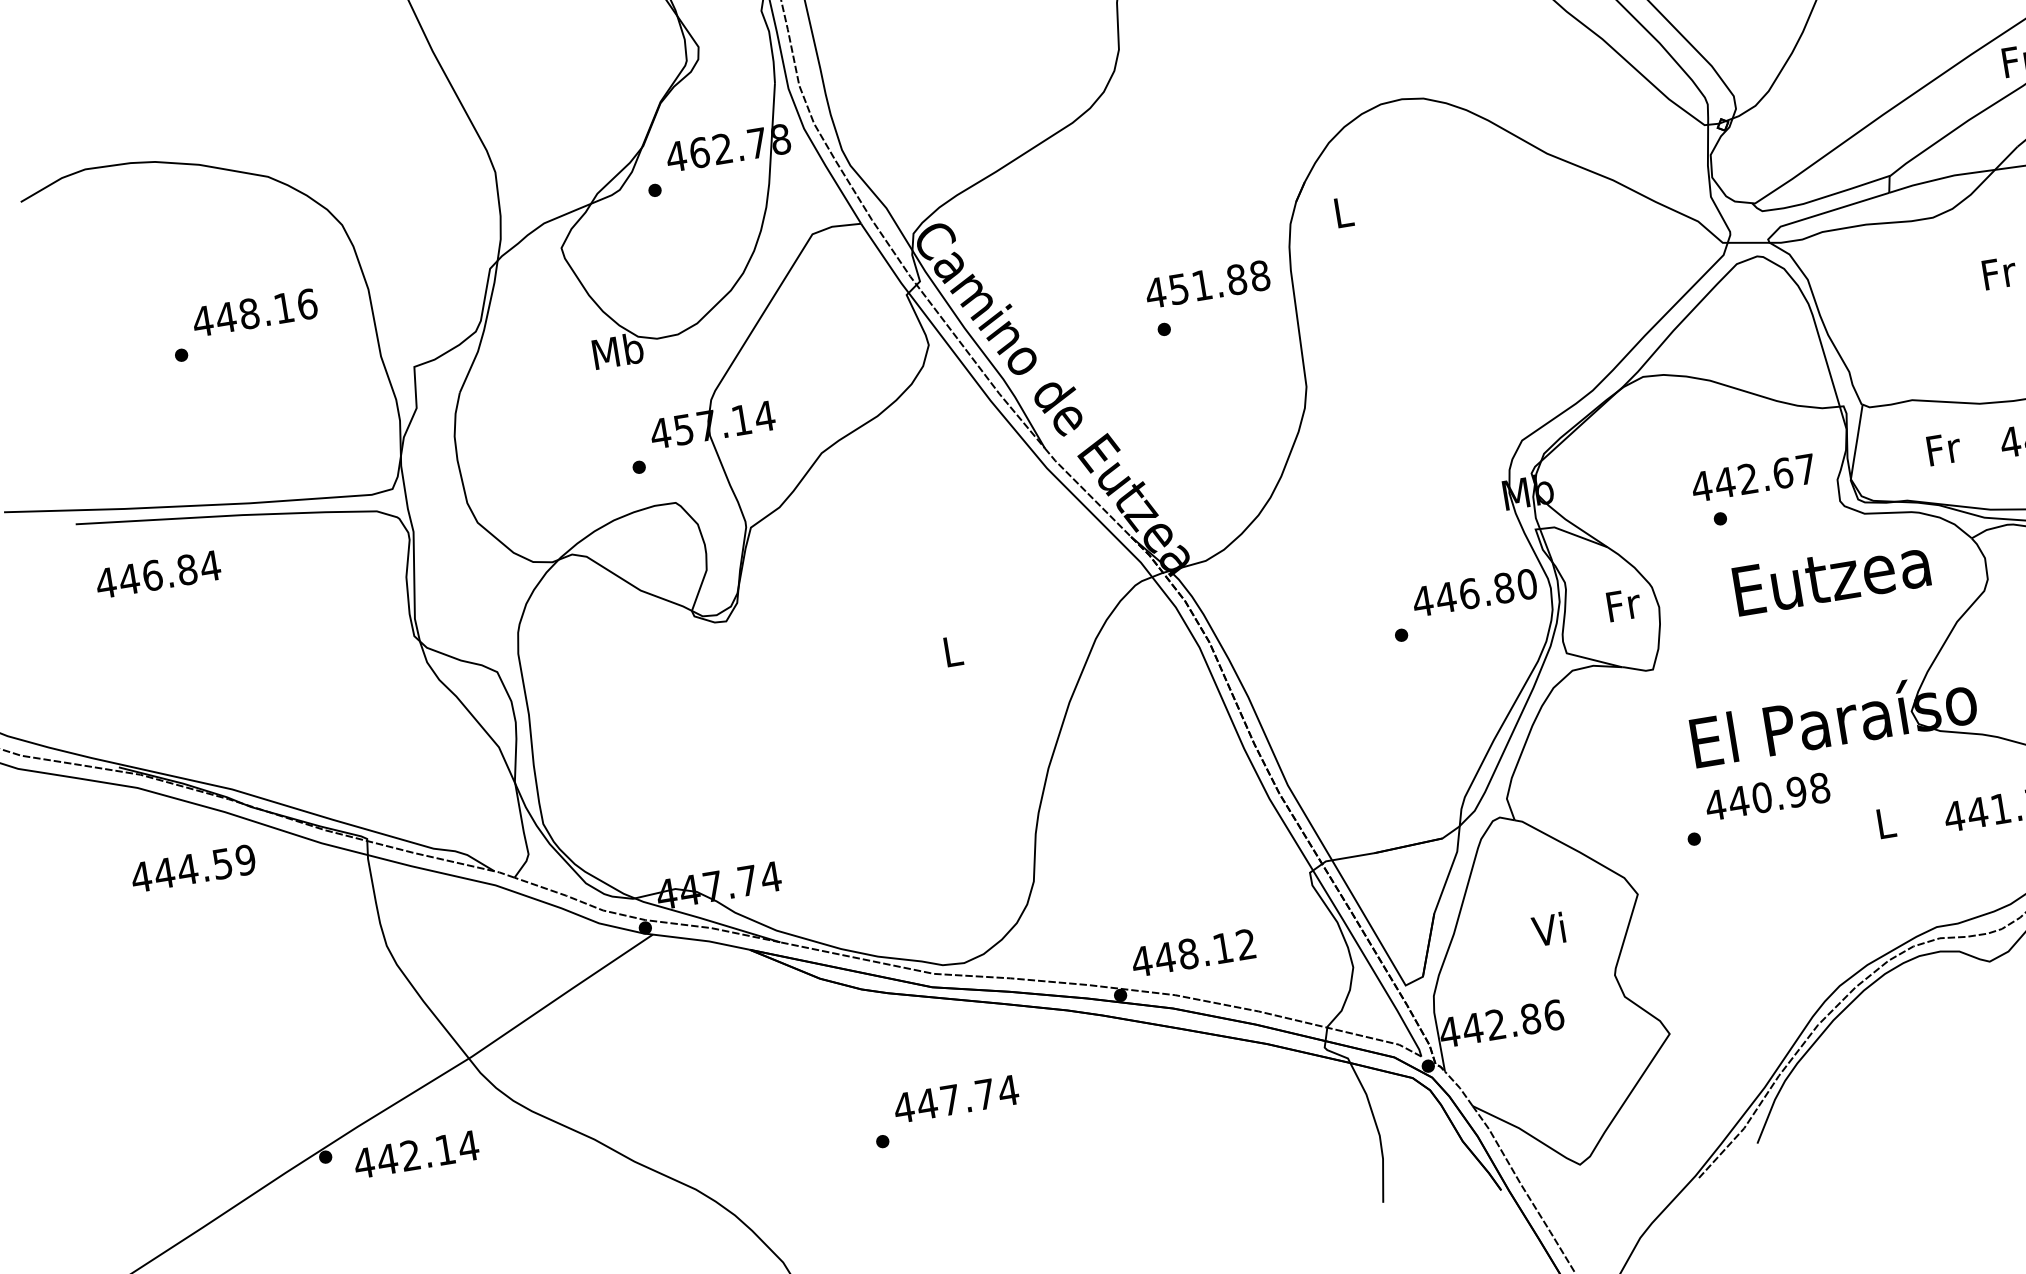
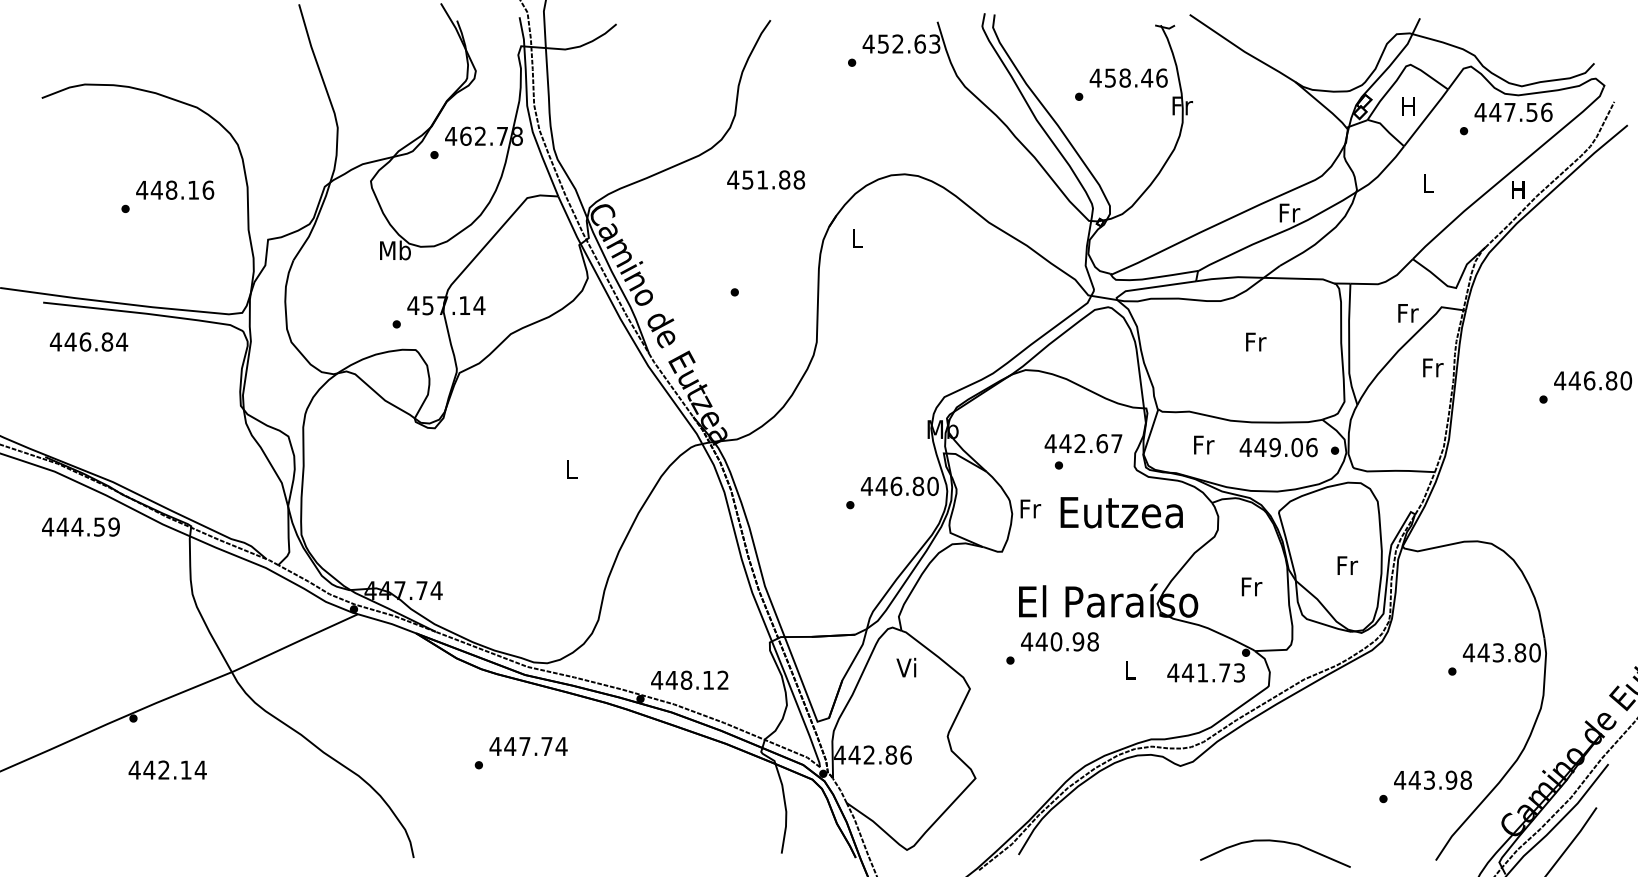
text: (1208, 283) -> (766, 179), moved
text: (1623, 604) -> (1030, 508), moved
text: (1548, 929) -> (906, 667), moved
text: (415, 1153) -> (167, 769), moved

